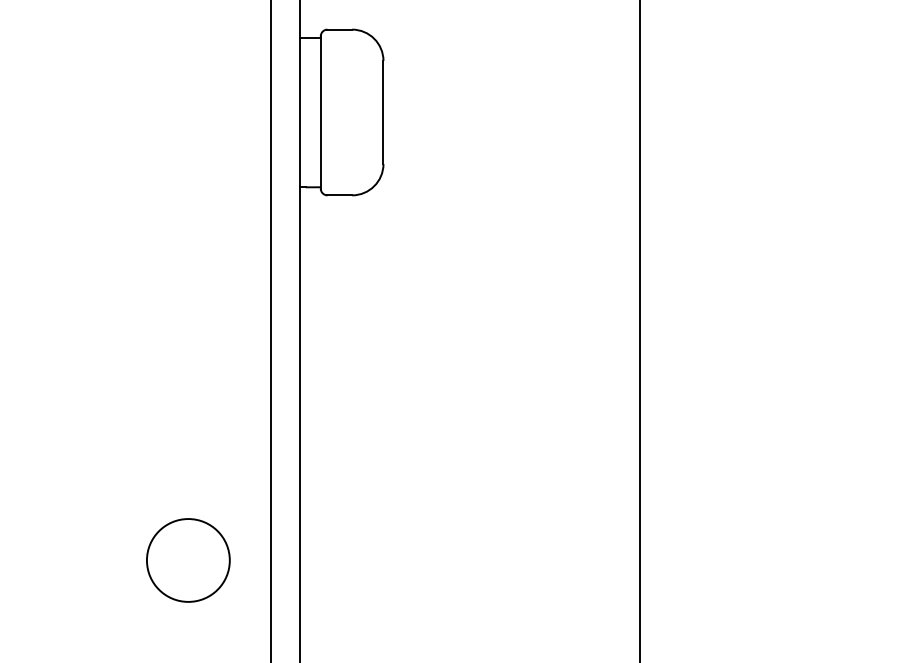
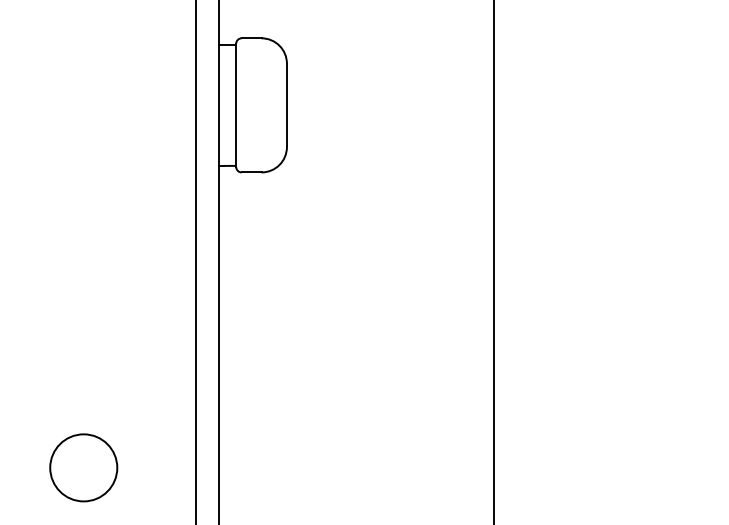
circle: (188, 560) -> (83, 467), moved

